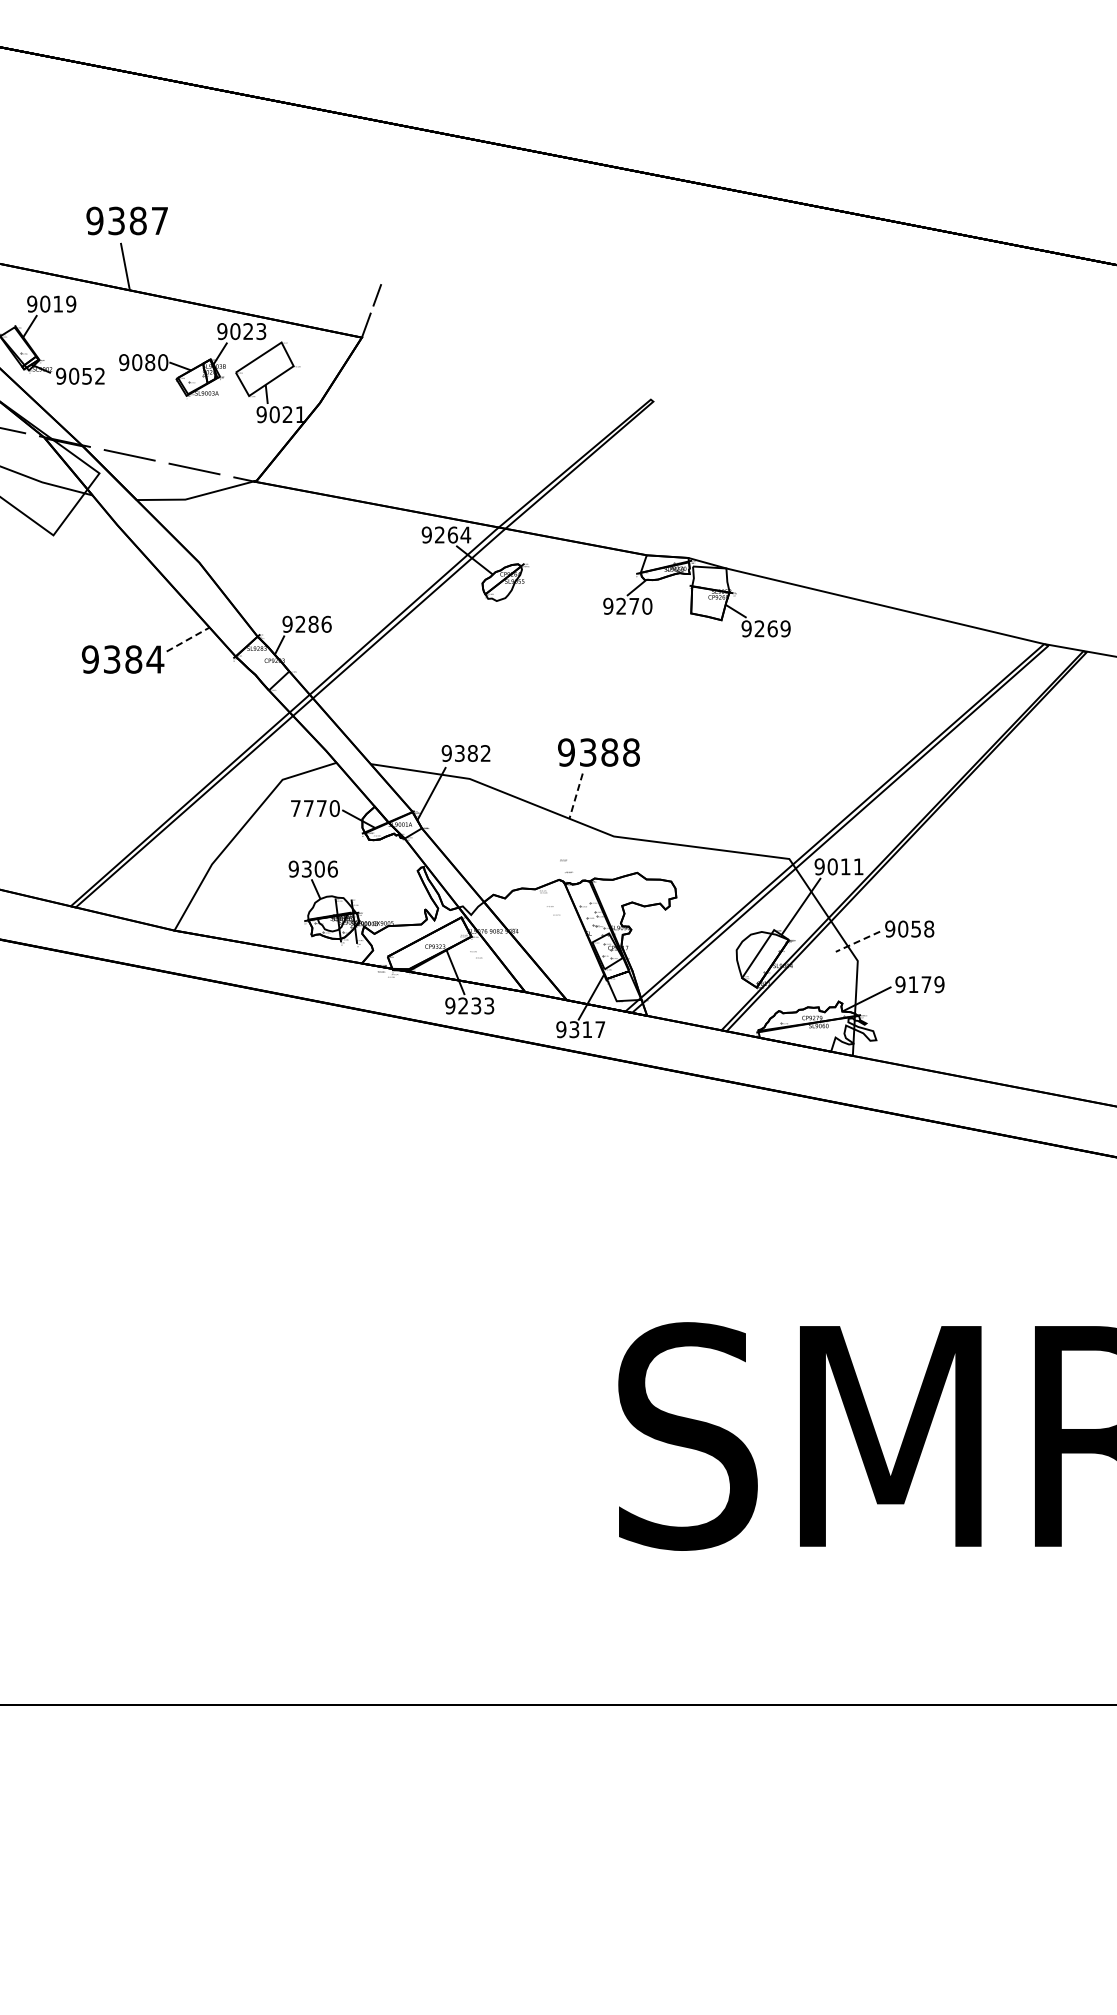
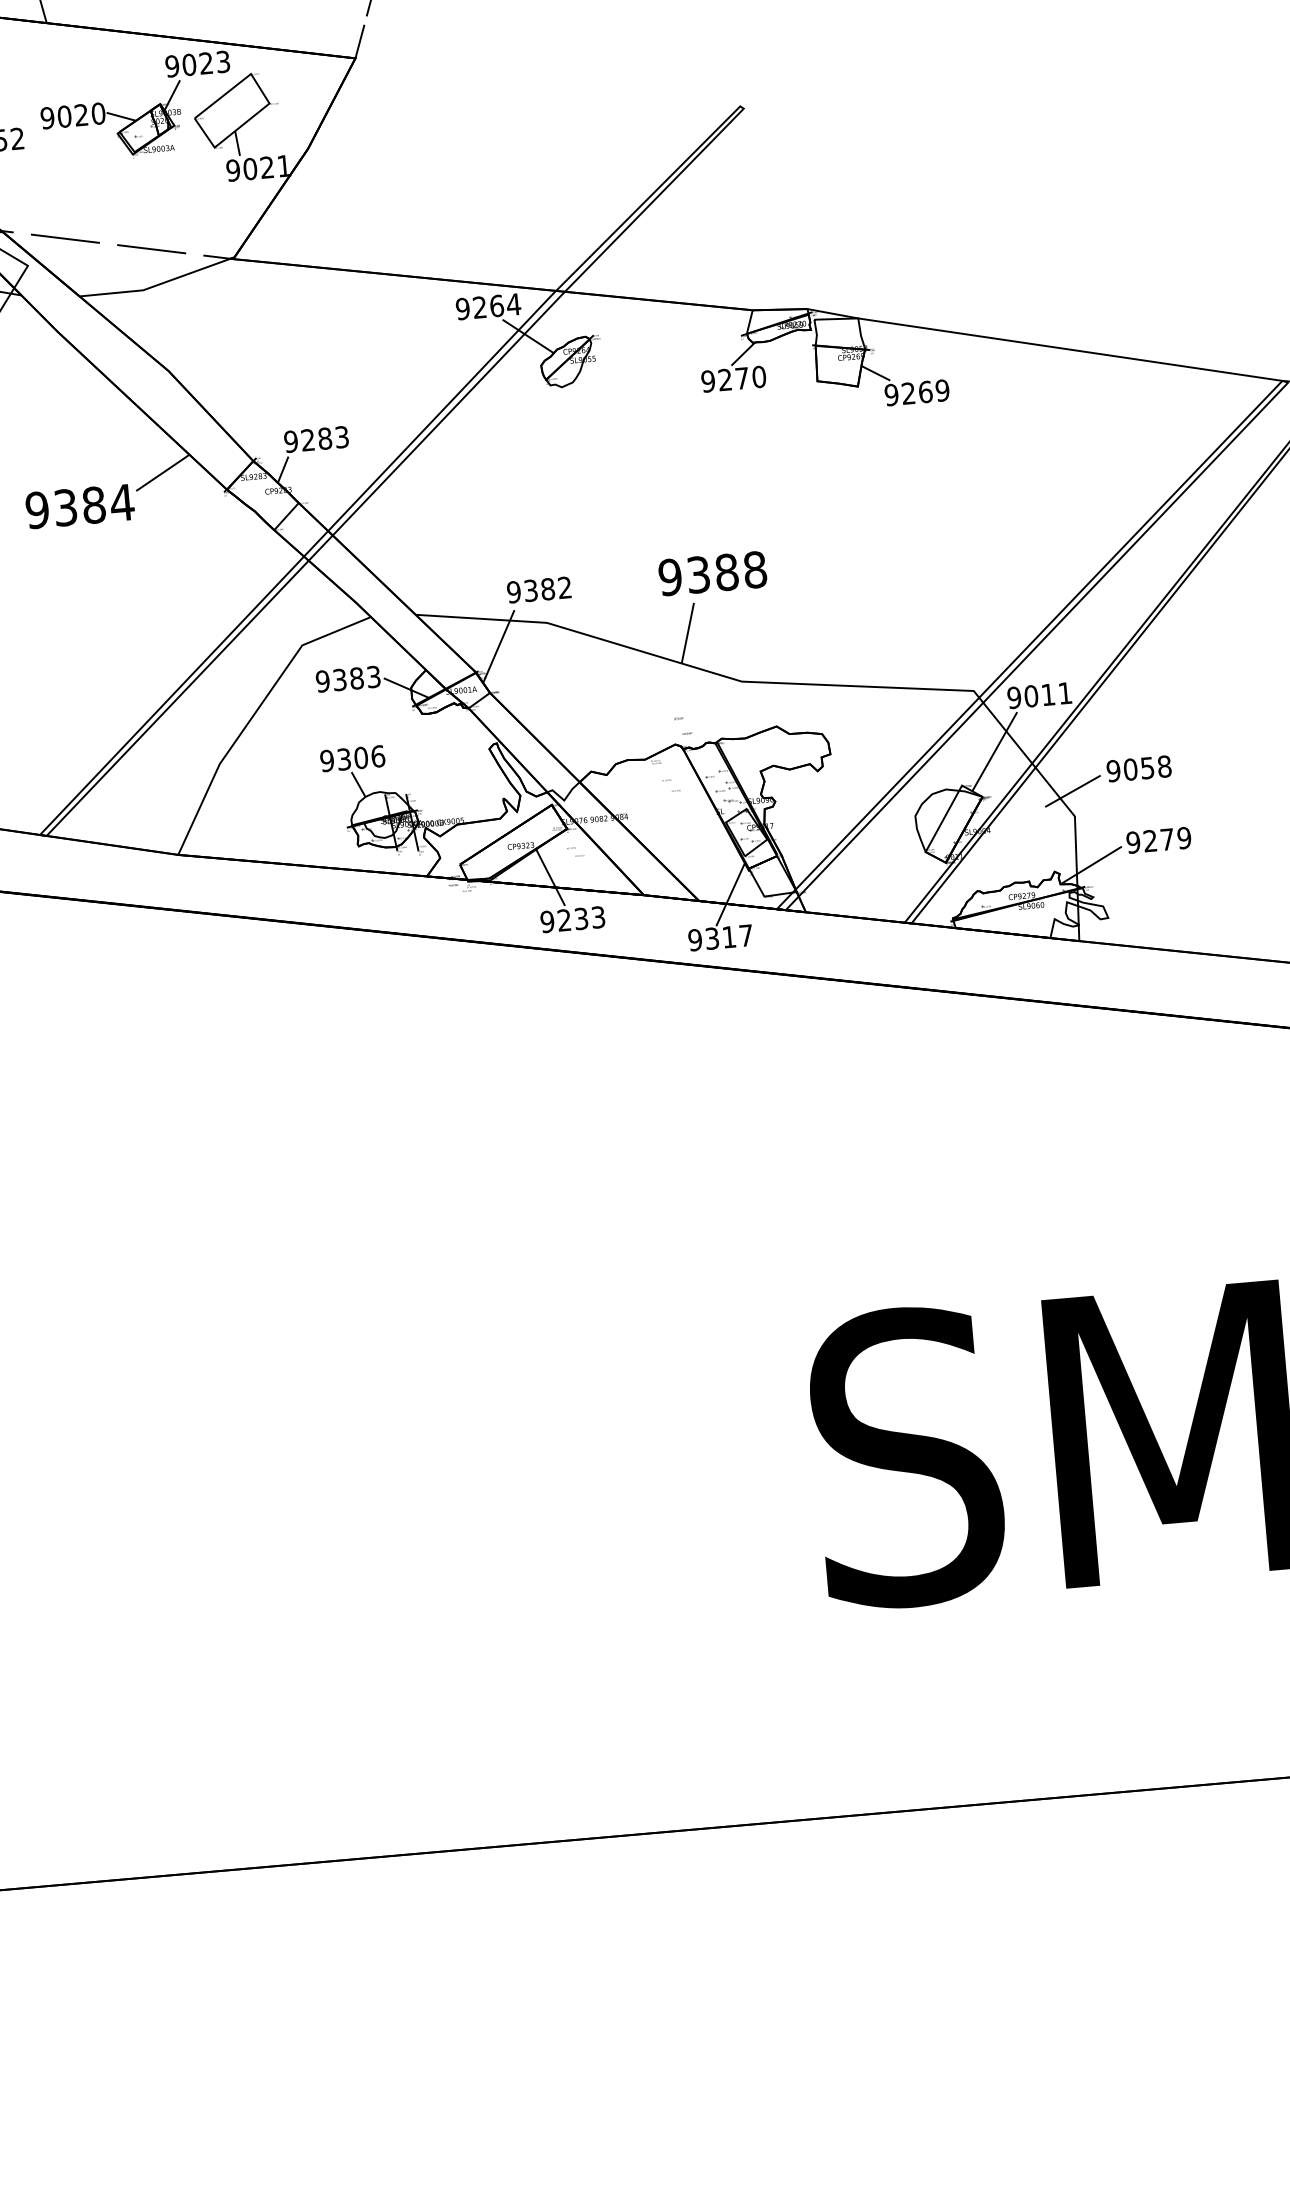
text: (150, 362) -> (81, 115), 9080 -> 9020
text: (326, 623) -> (341, 436), 9286 -> 9283
line: (188, 639) -> (163, 472), dashed -> solid
line: (576, 796) -> (688, 633), dashed -> solid
text: (314, 808) -> (347, 679), 7770 -> 9383
line: (857, 941) -> (1072, 791), dashed -> solid
text: (913, 984) -> (1150, 840), 9179 -> 9279

